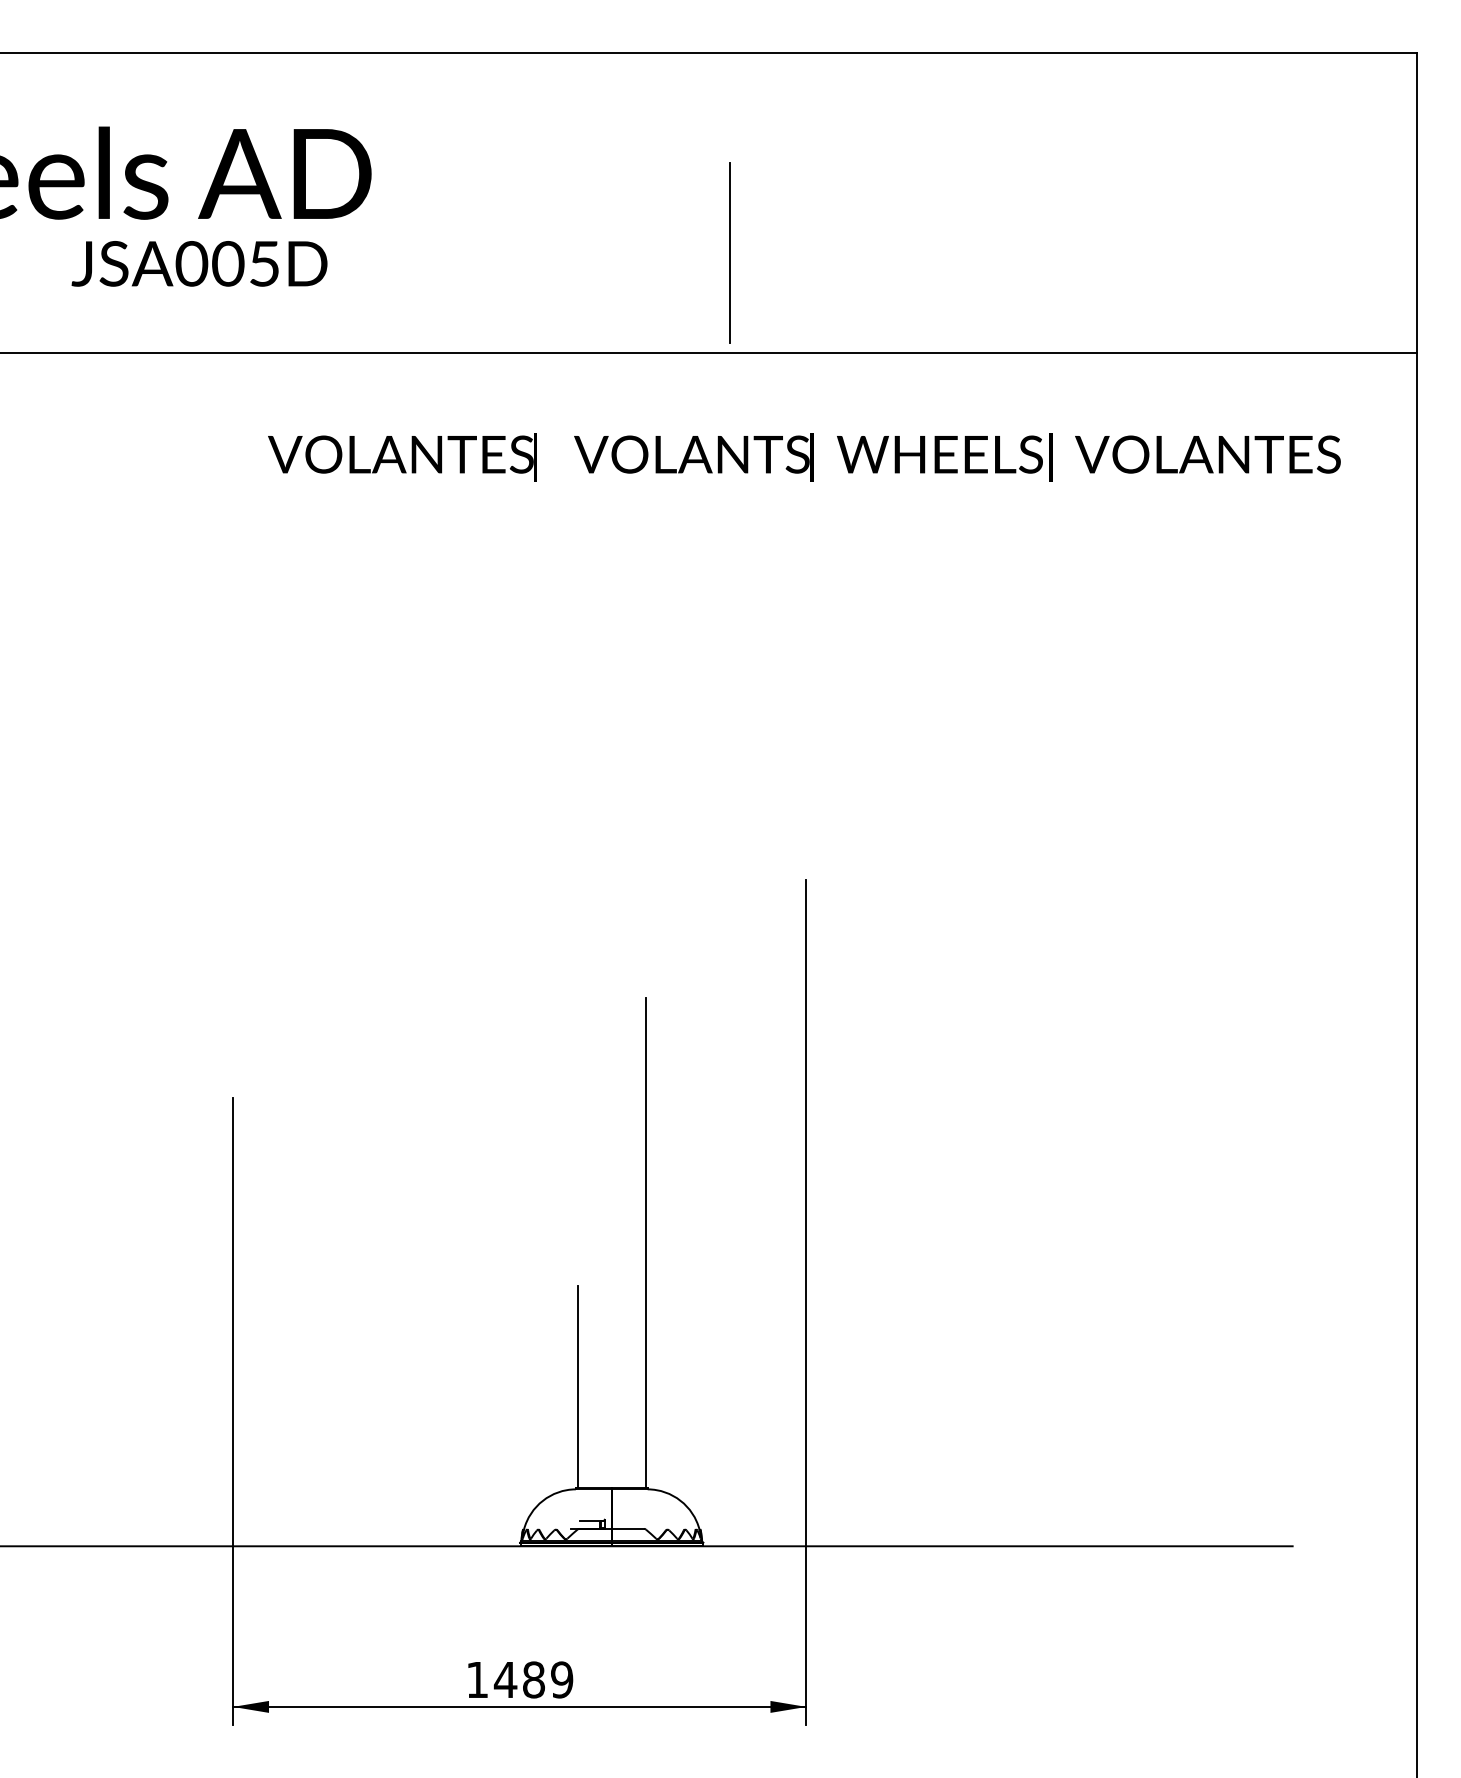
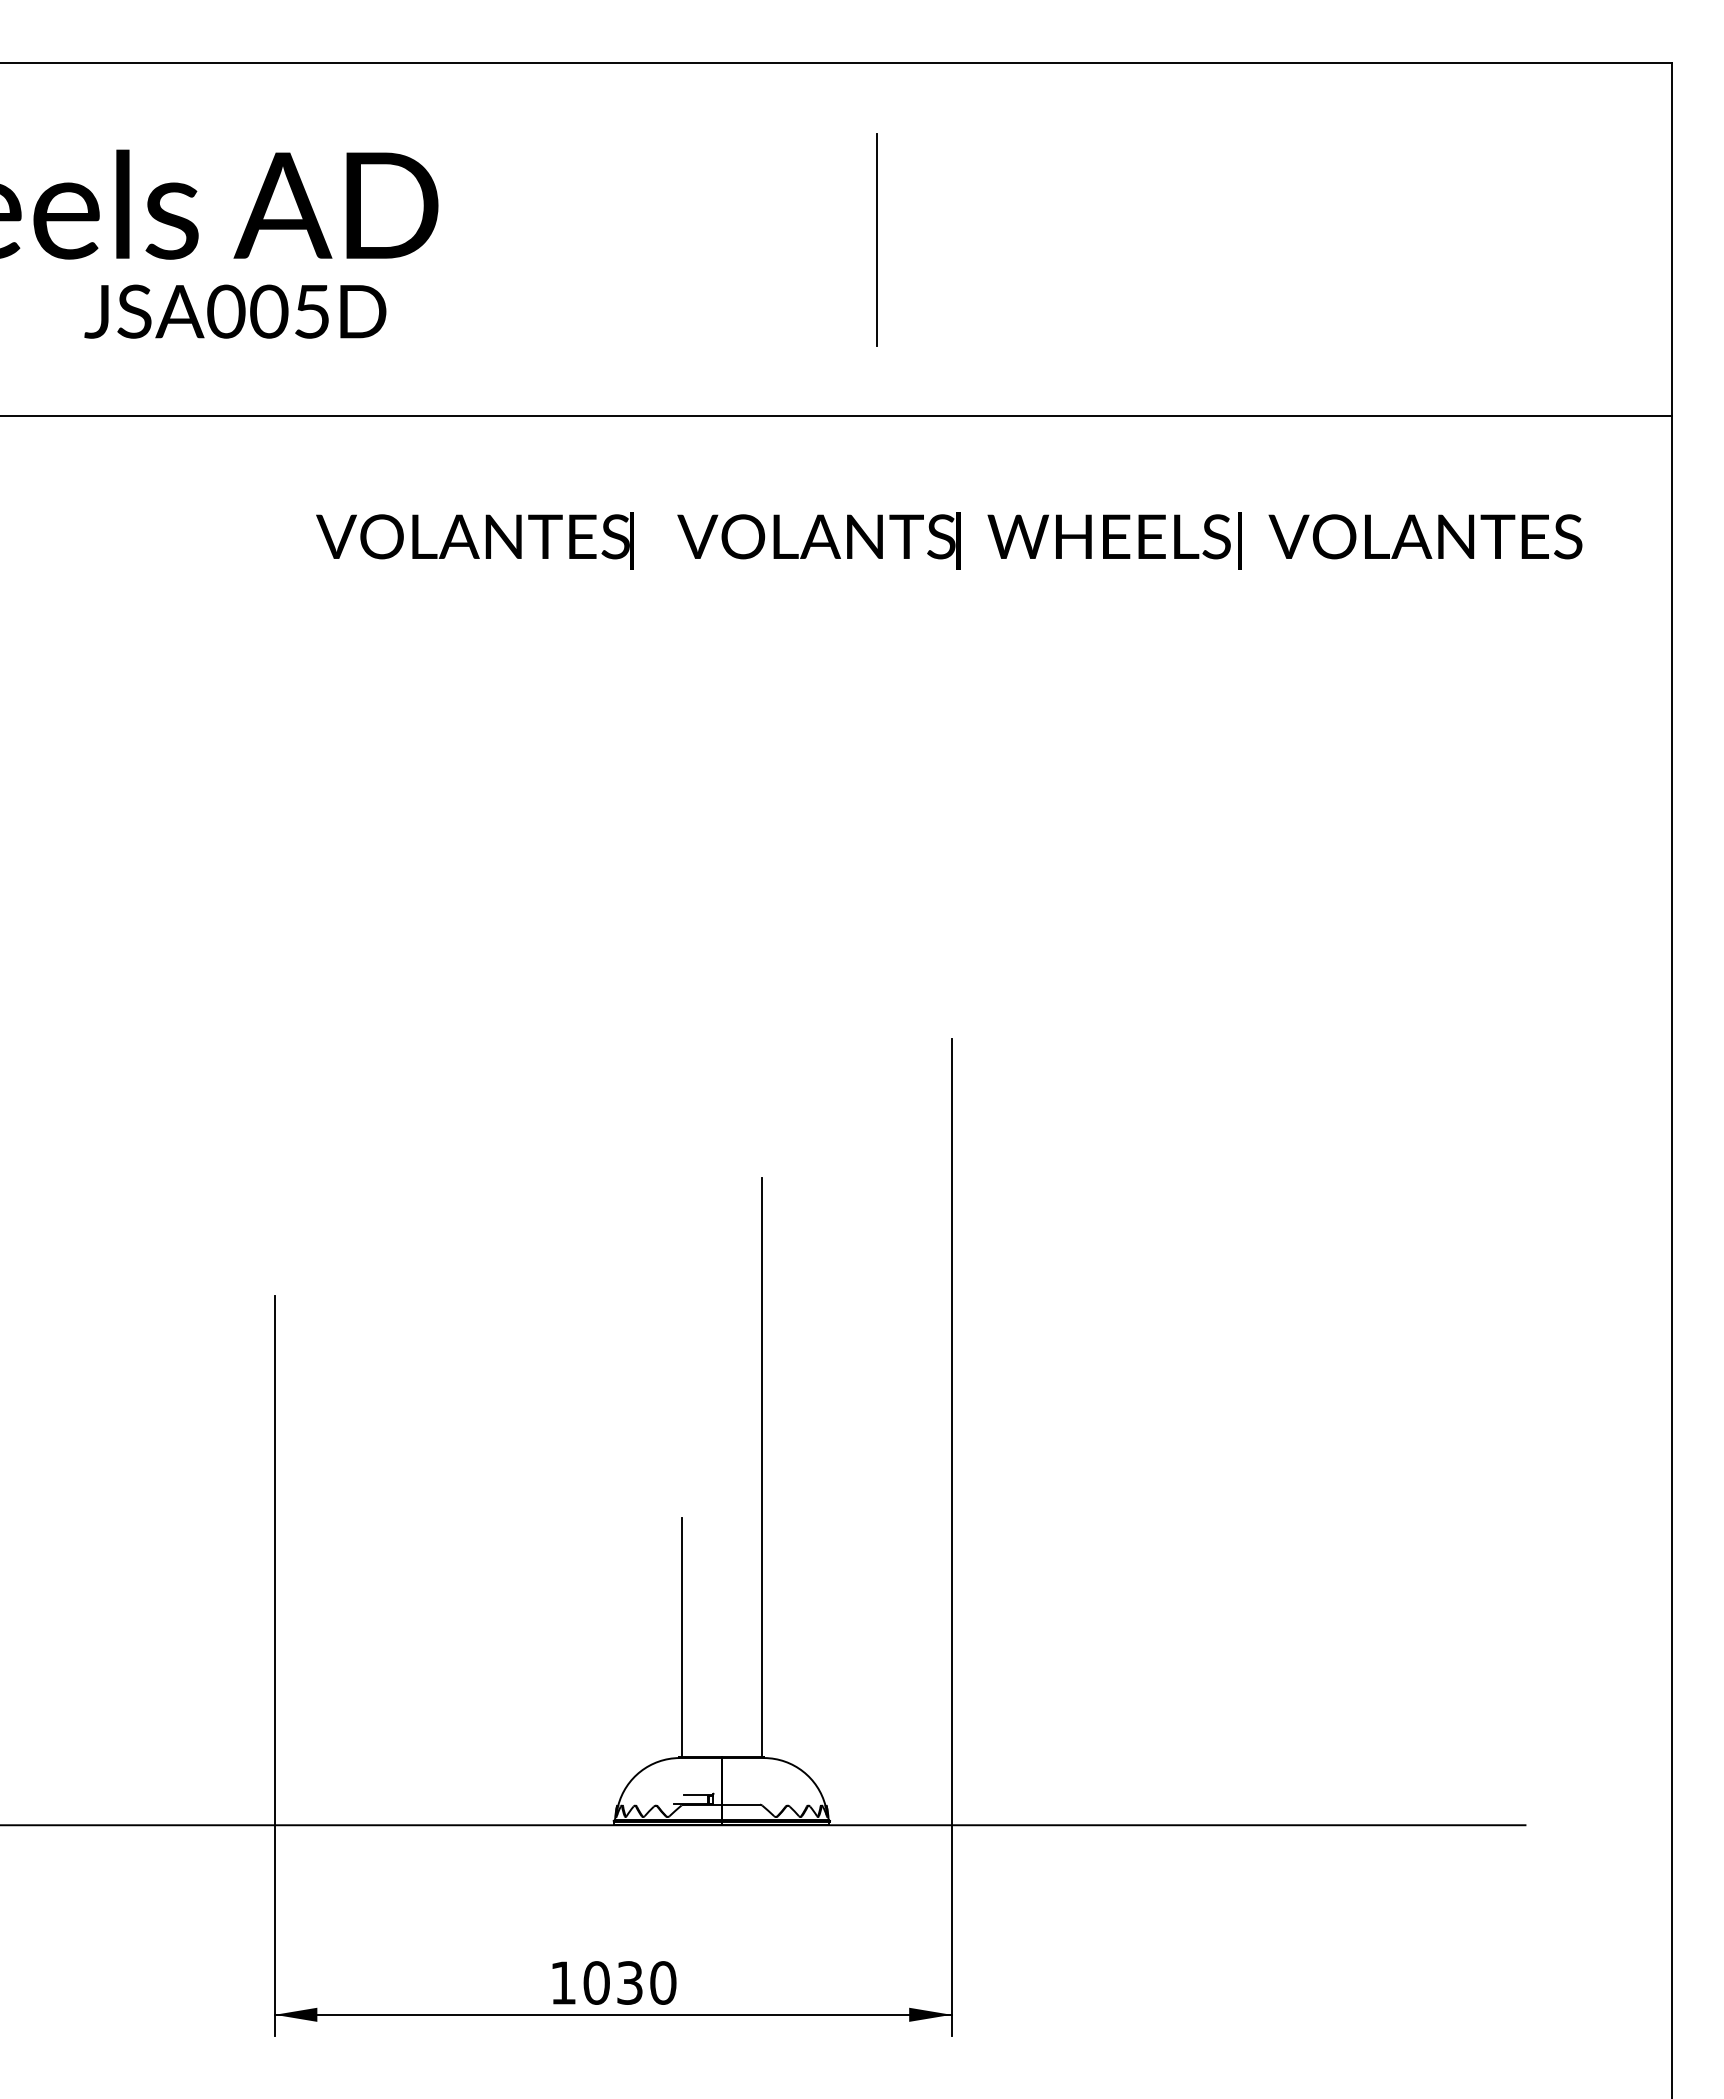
line: (729, 252) -> (876, 239), moved
text: (533, 1679) -> (629, 1982), 1489 -> 1030

